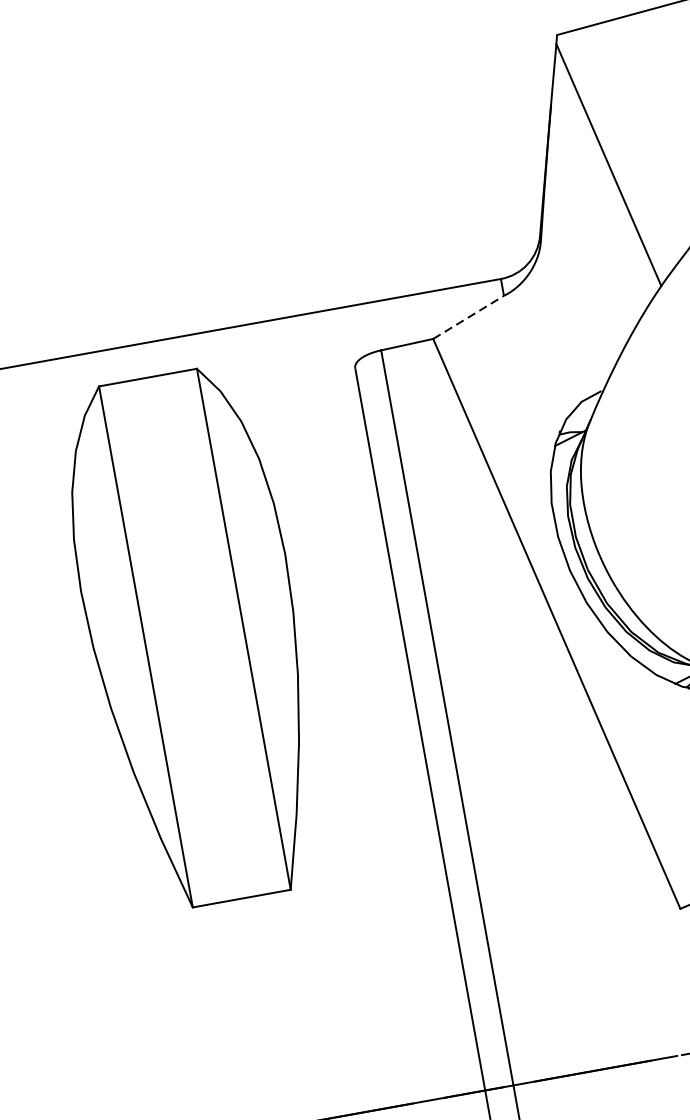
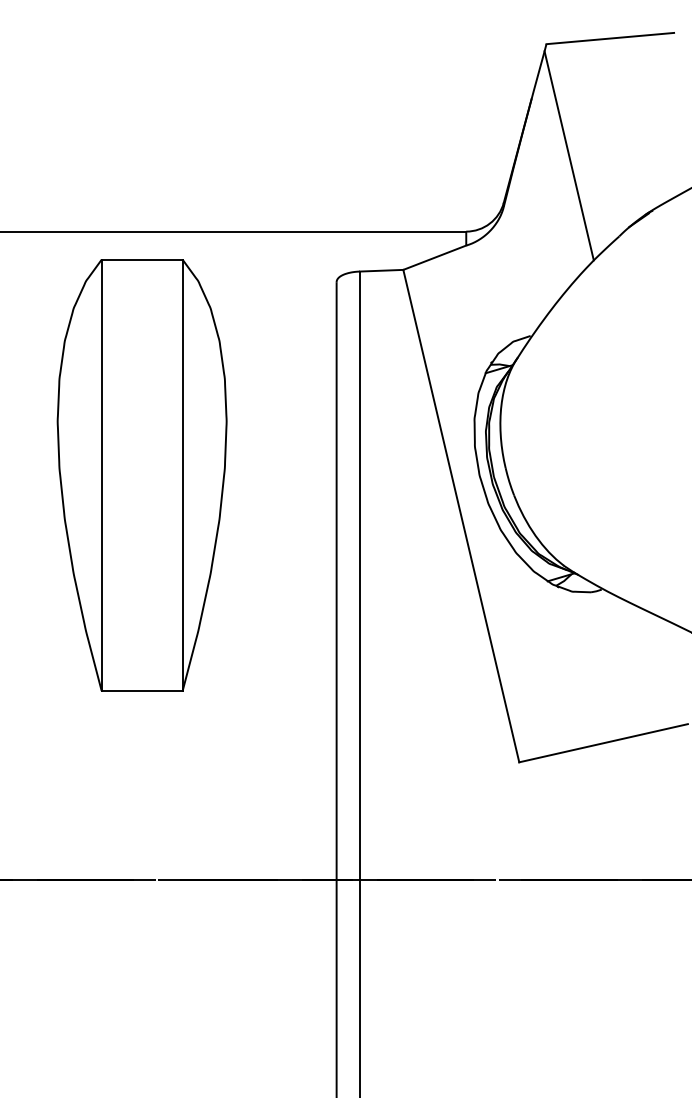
line: (468, 317) -> (434, 257), dashed -> solid
part: (194, 638) -> (141, 475), moved

